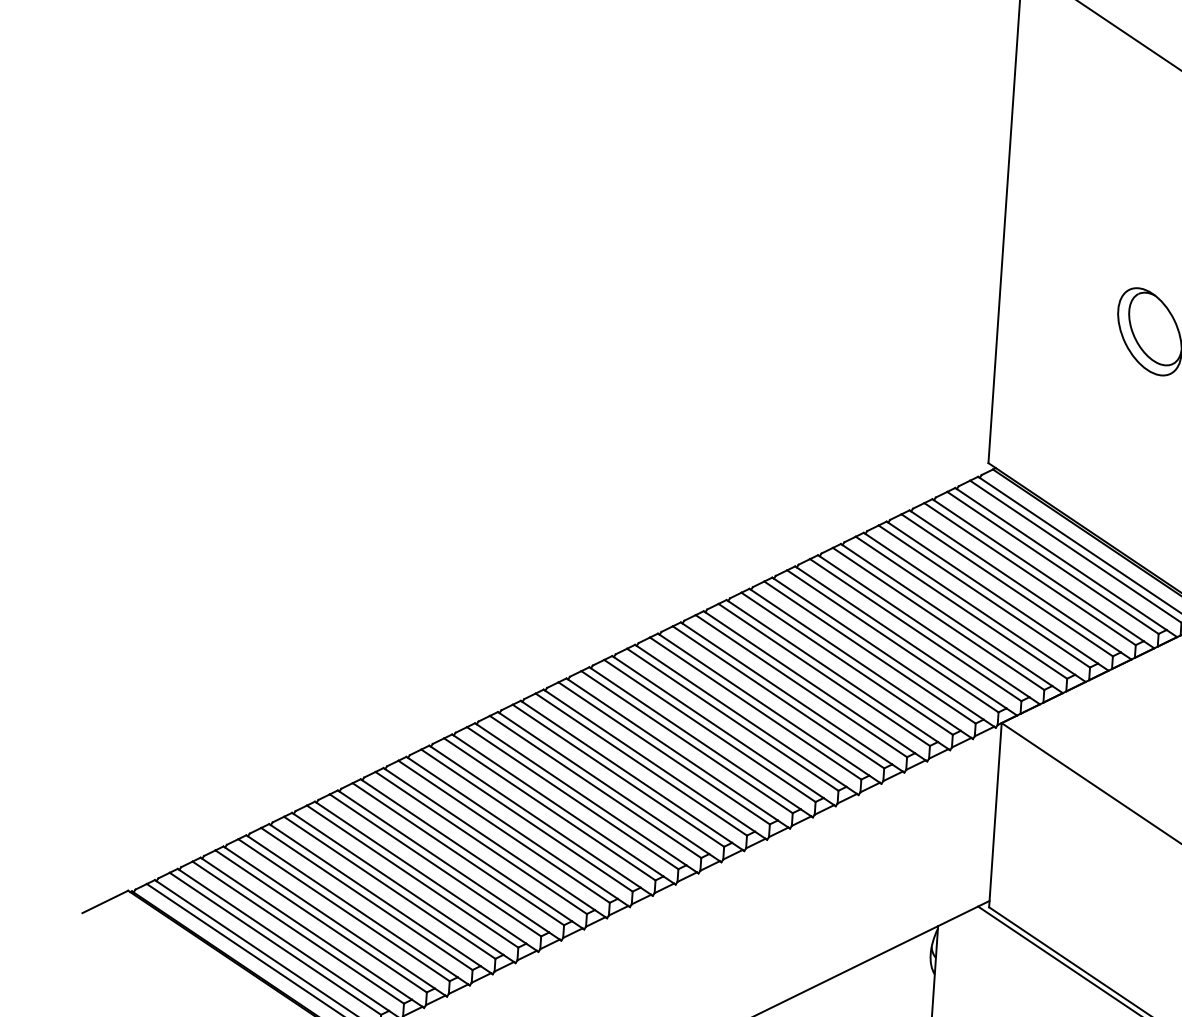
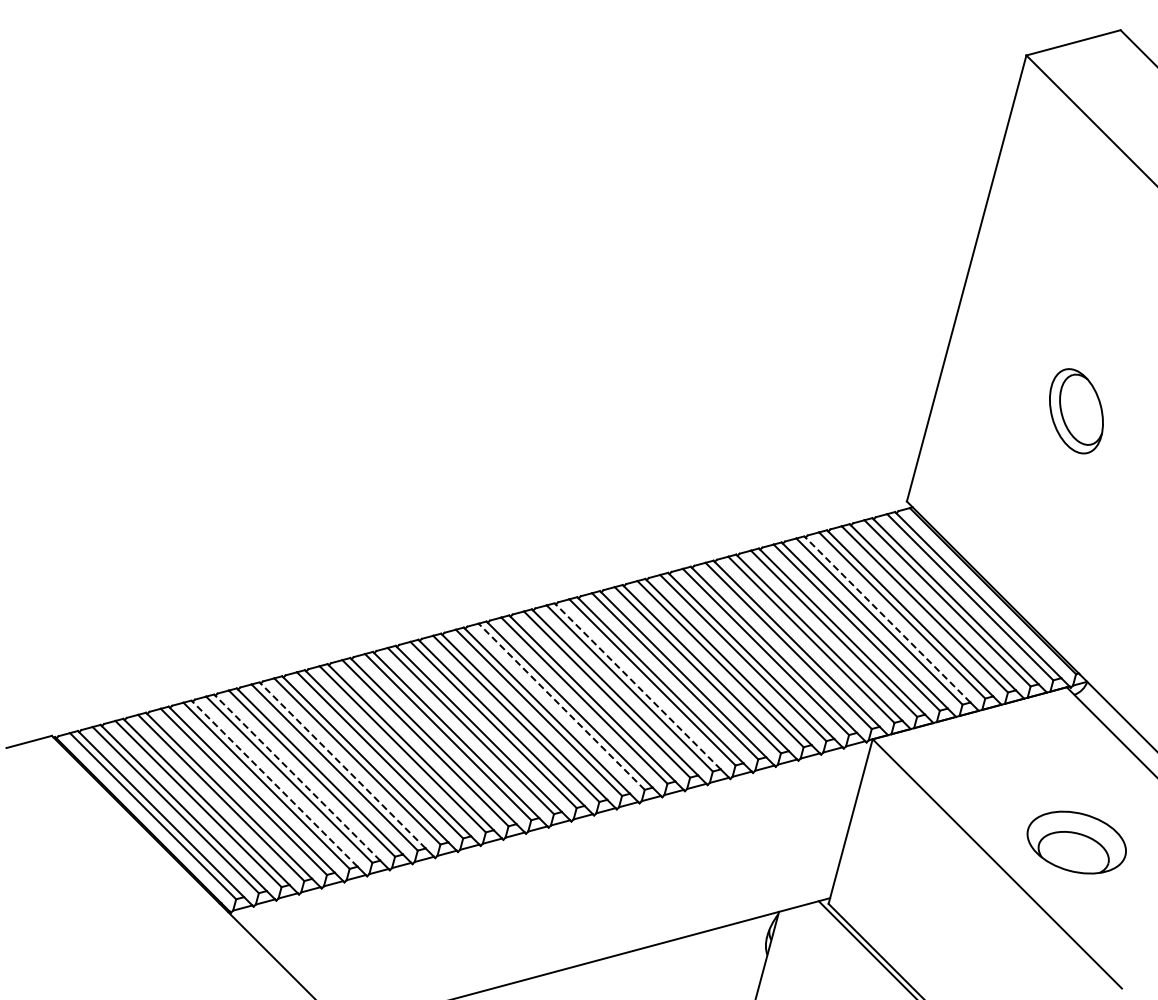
line: (992, 592) -> (887, 619), solid -> dashed
line: (740, 716) -> (637, 686), solid -> dashed
line: (663, 753) -> (561, 706), solid -> dashed
line: (443, 861) -> (342, 765), solid -> dashed
line: (398, 883) -> (297, 777), solid -> dashed
line: (374, 894) -> (274, 783), solid -> dashed

